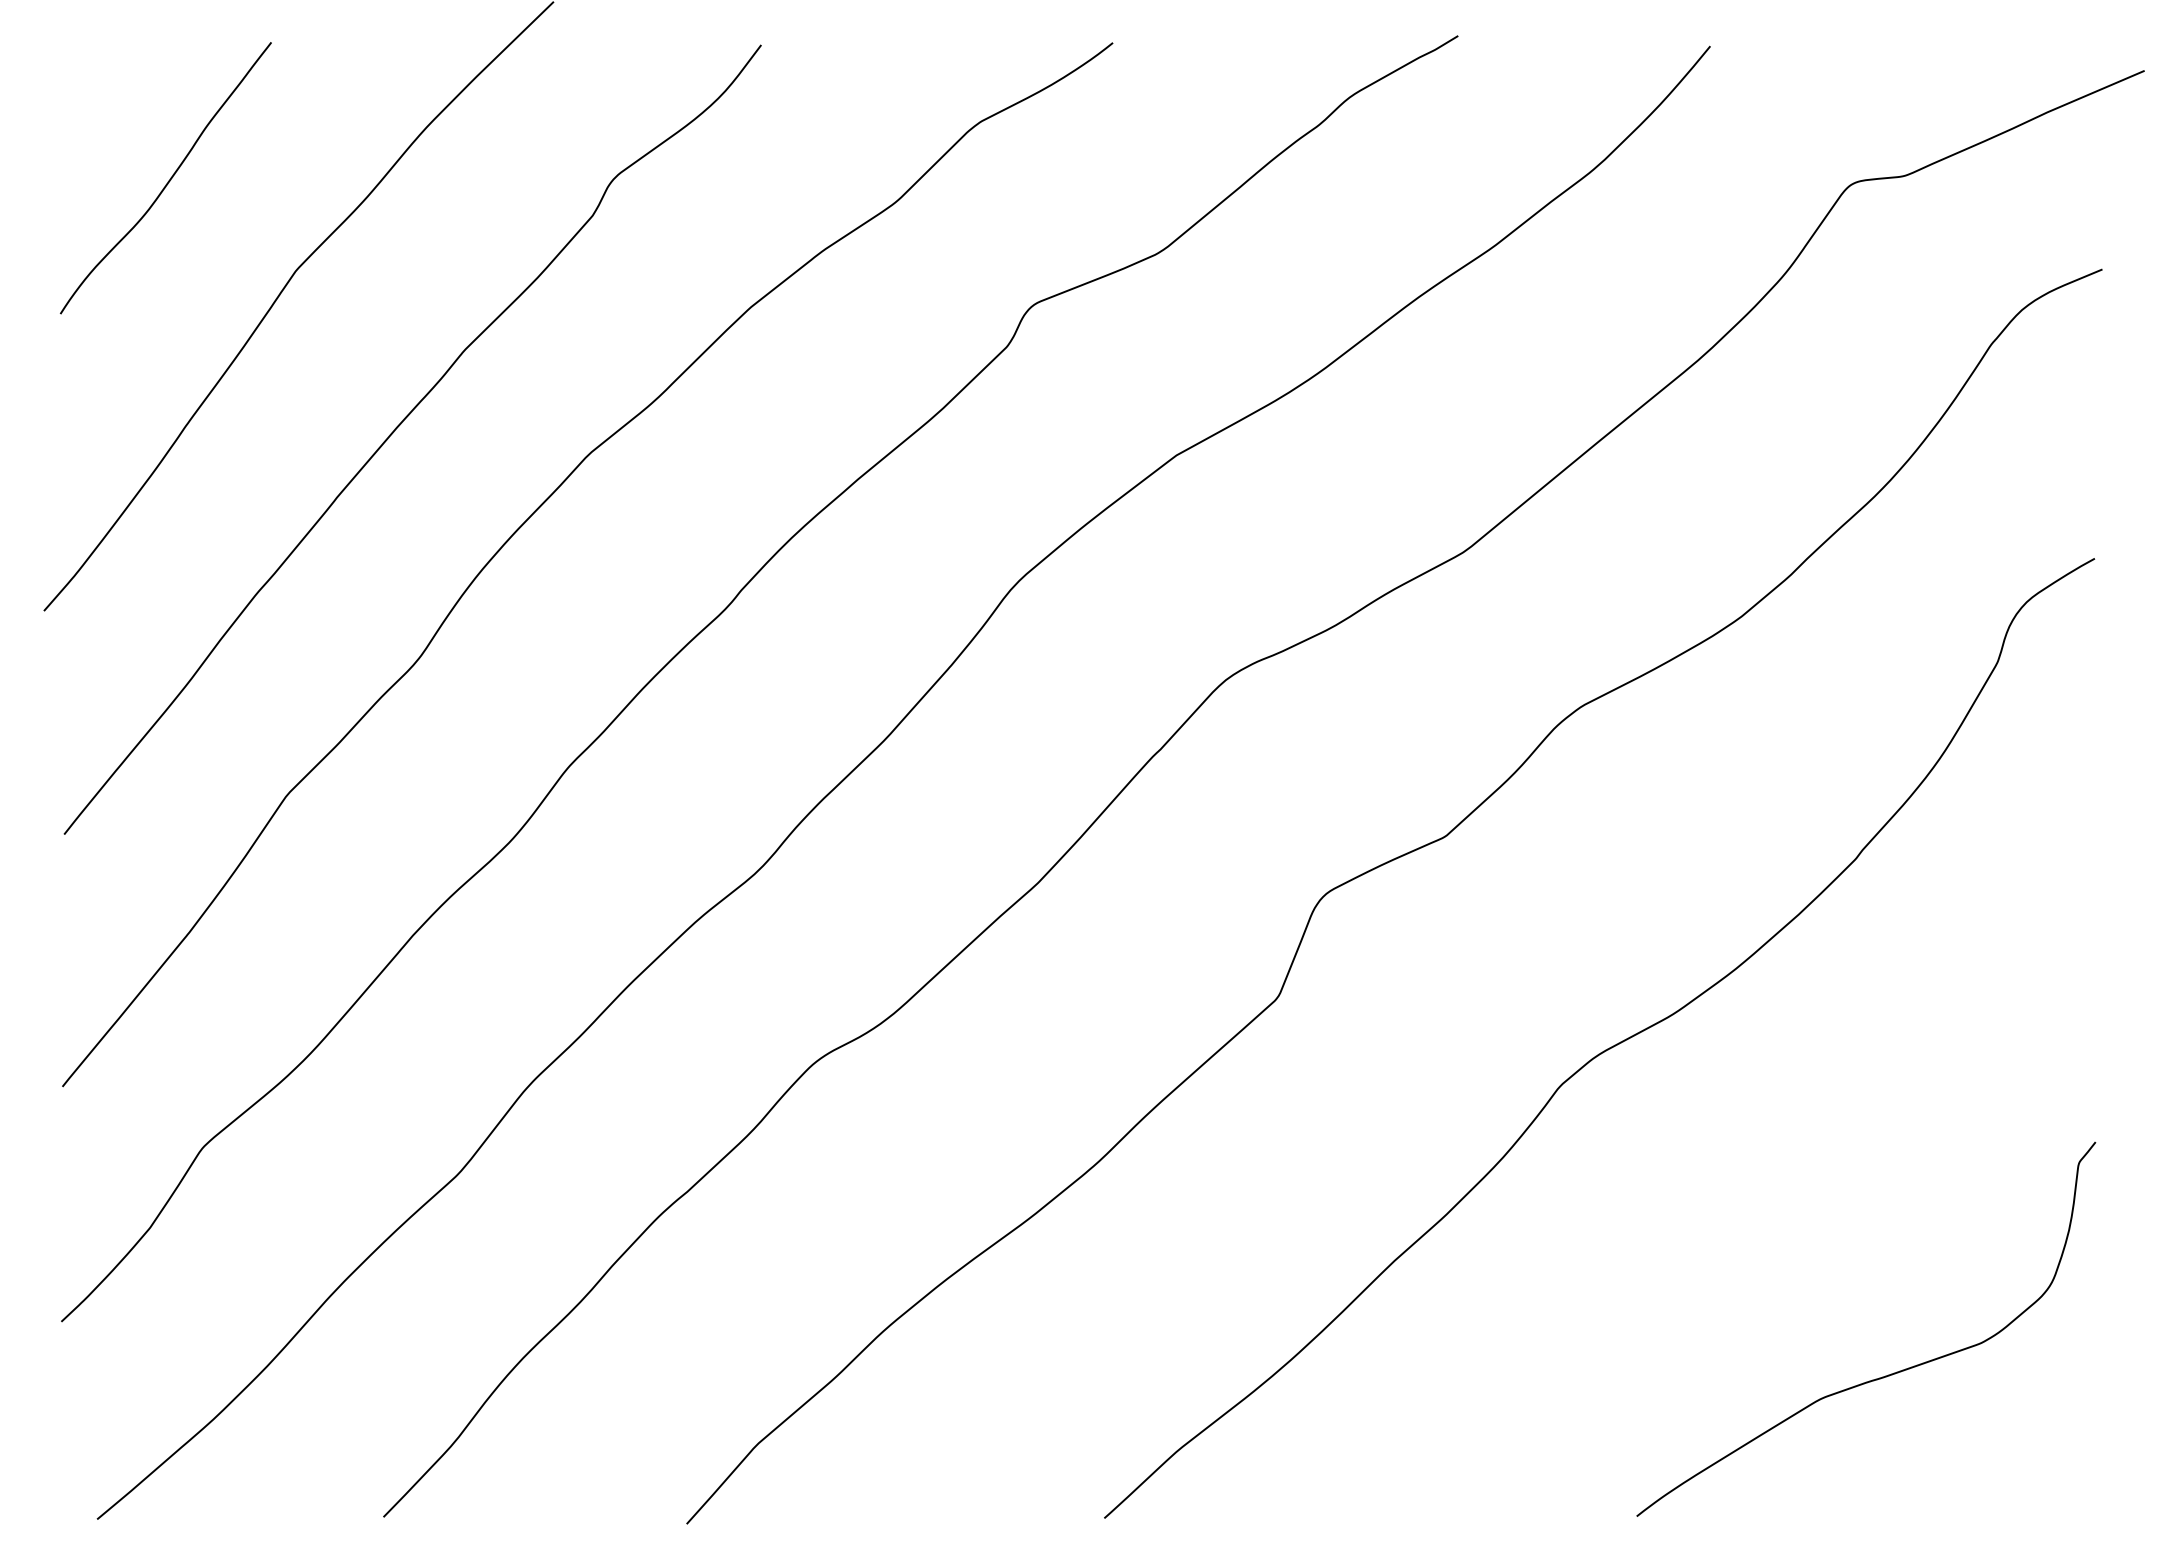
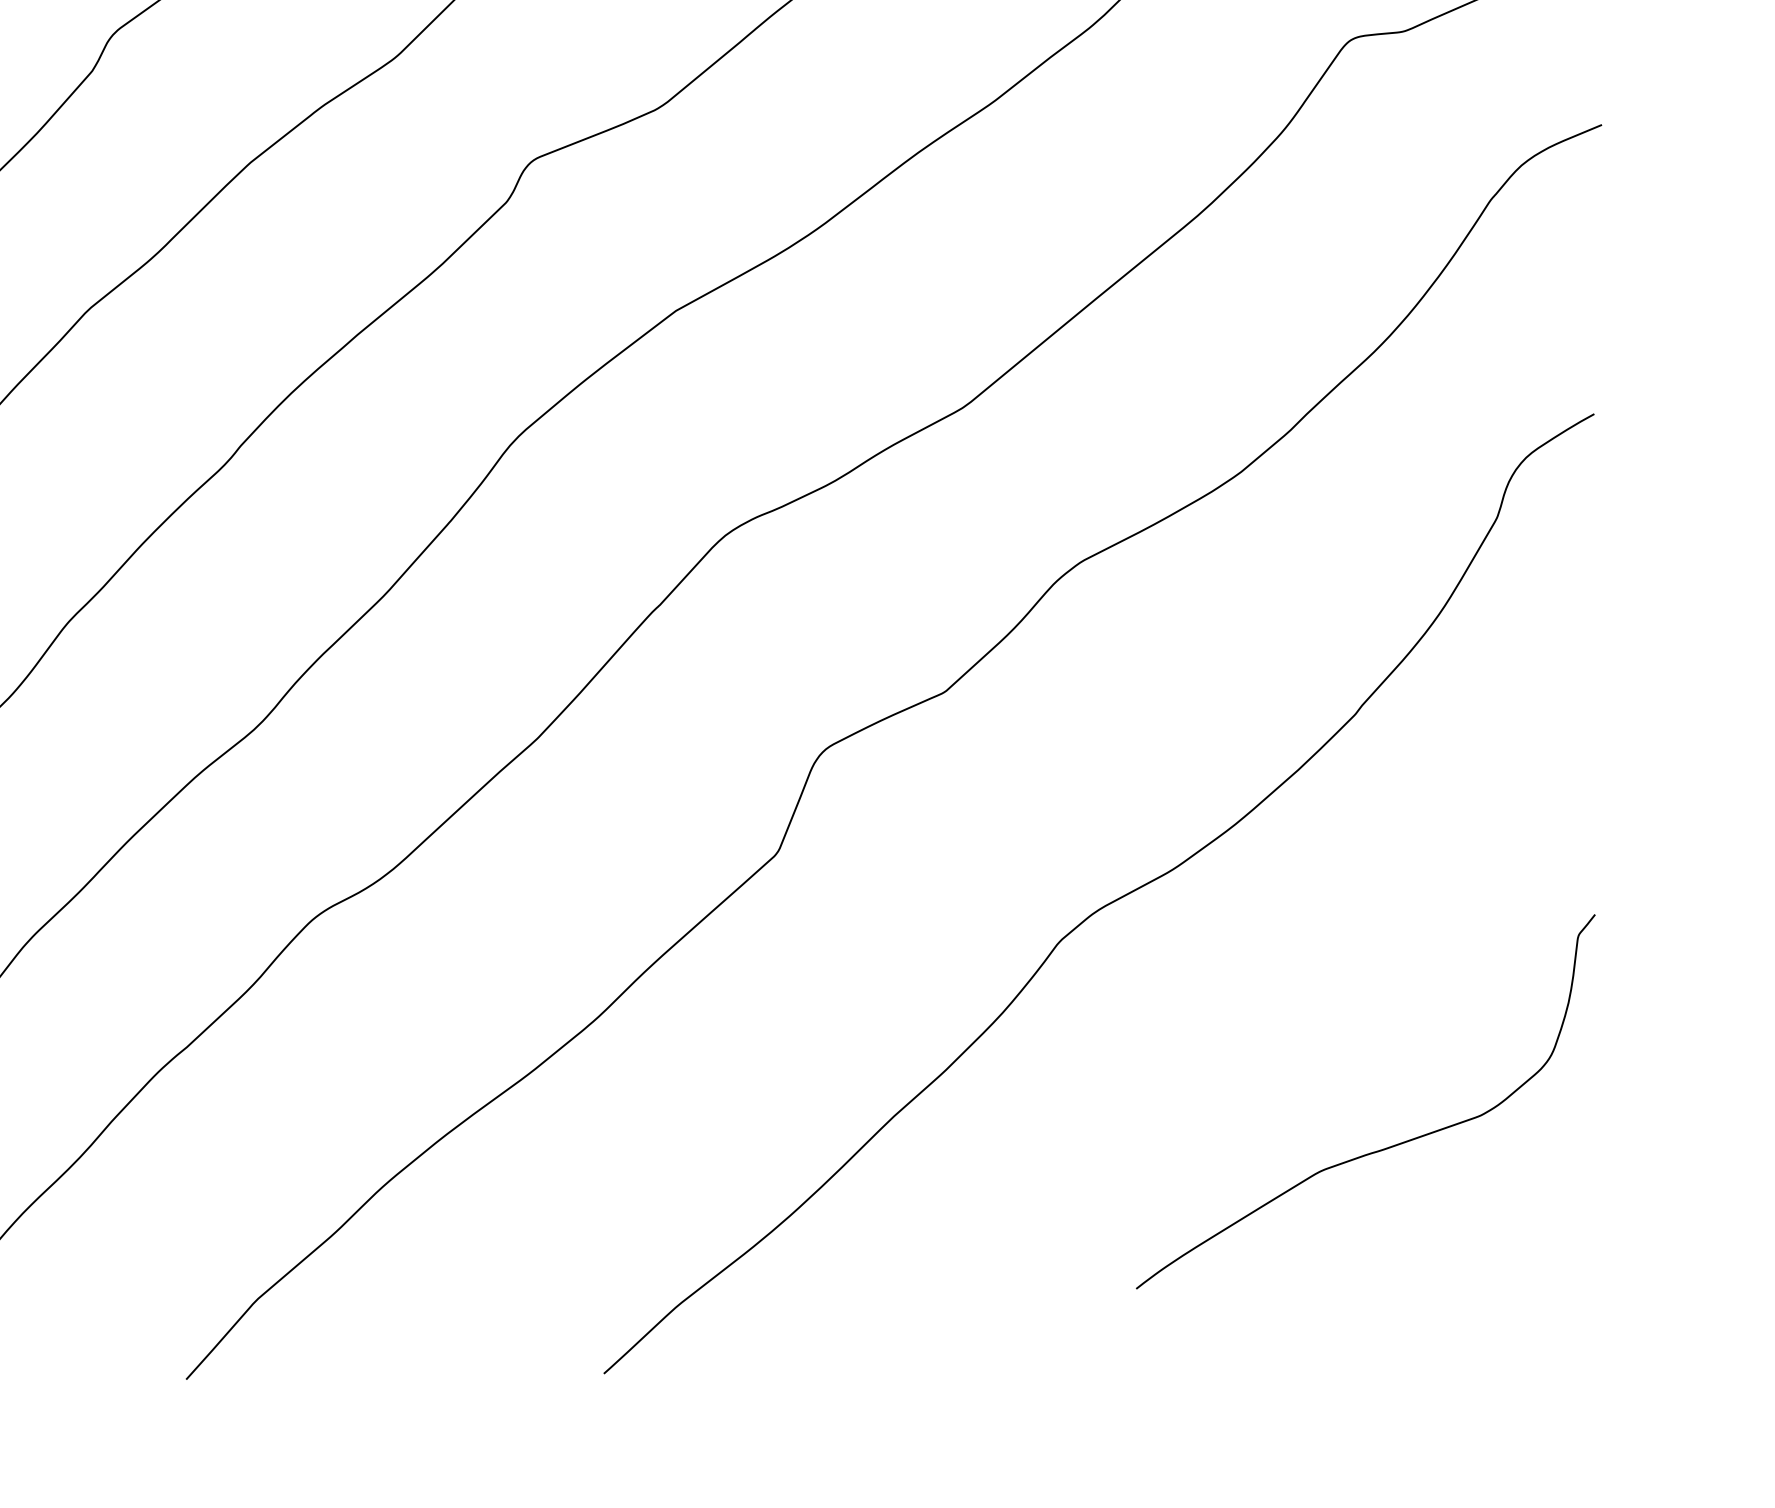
curve: (1882, 1376) -> (1382, 1148), moved

